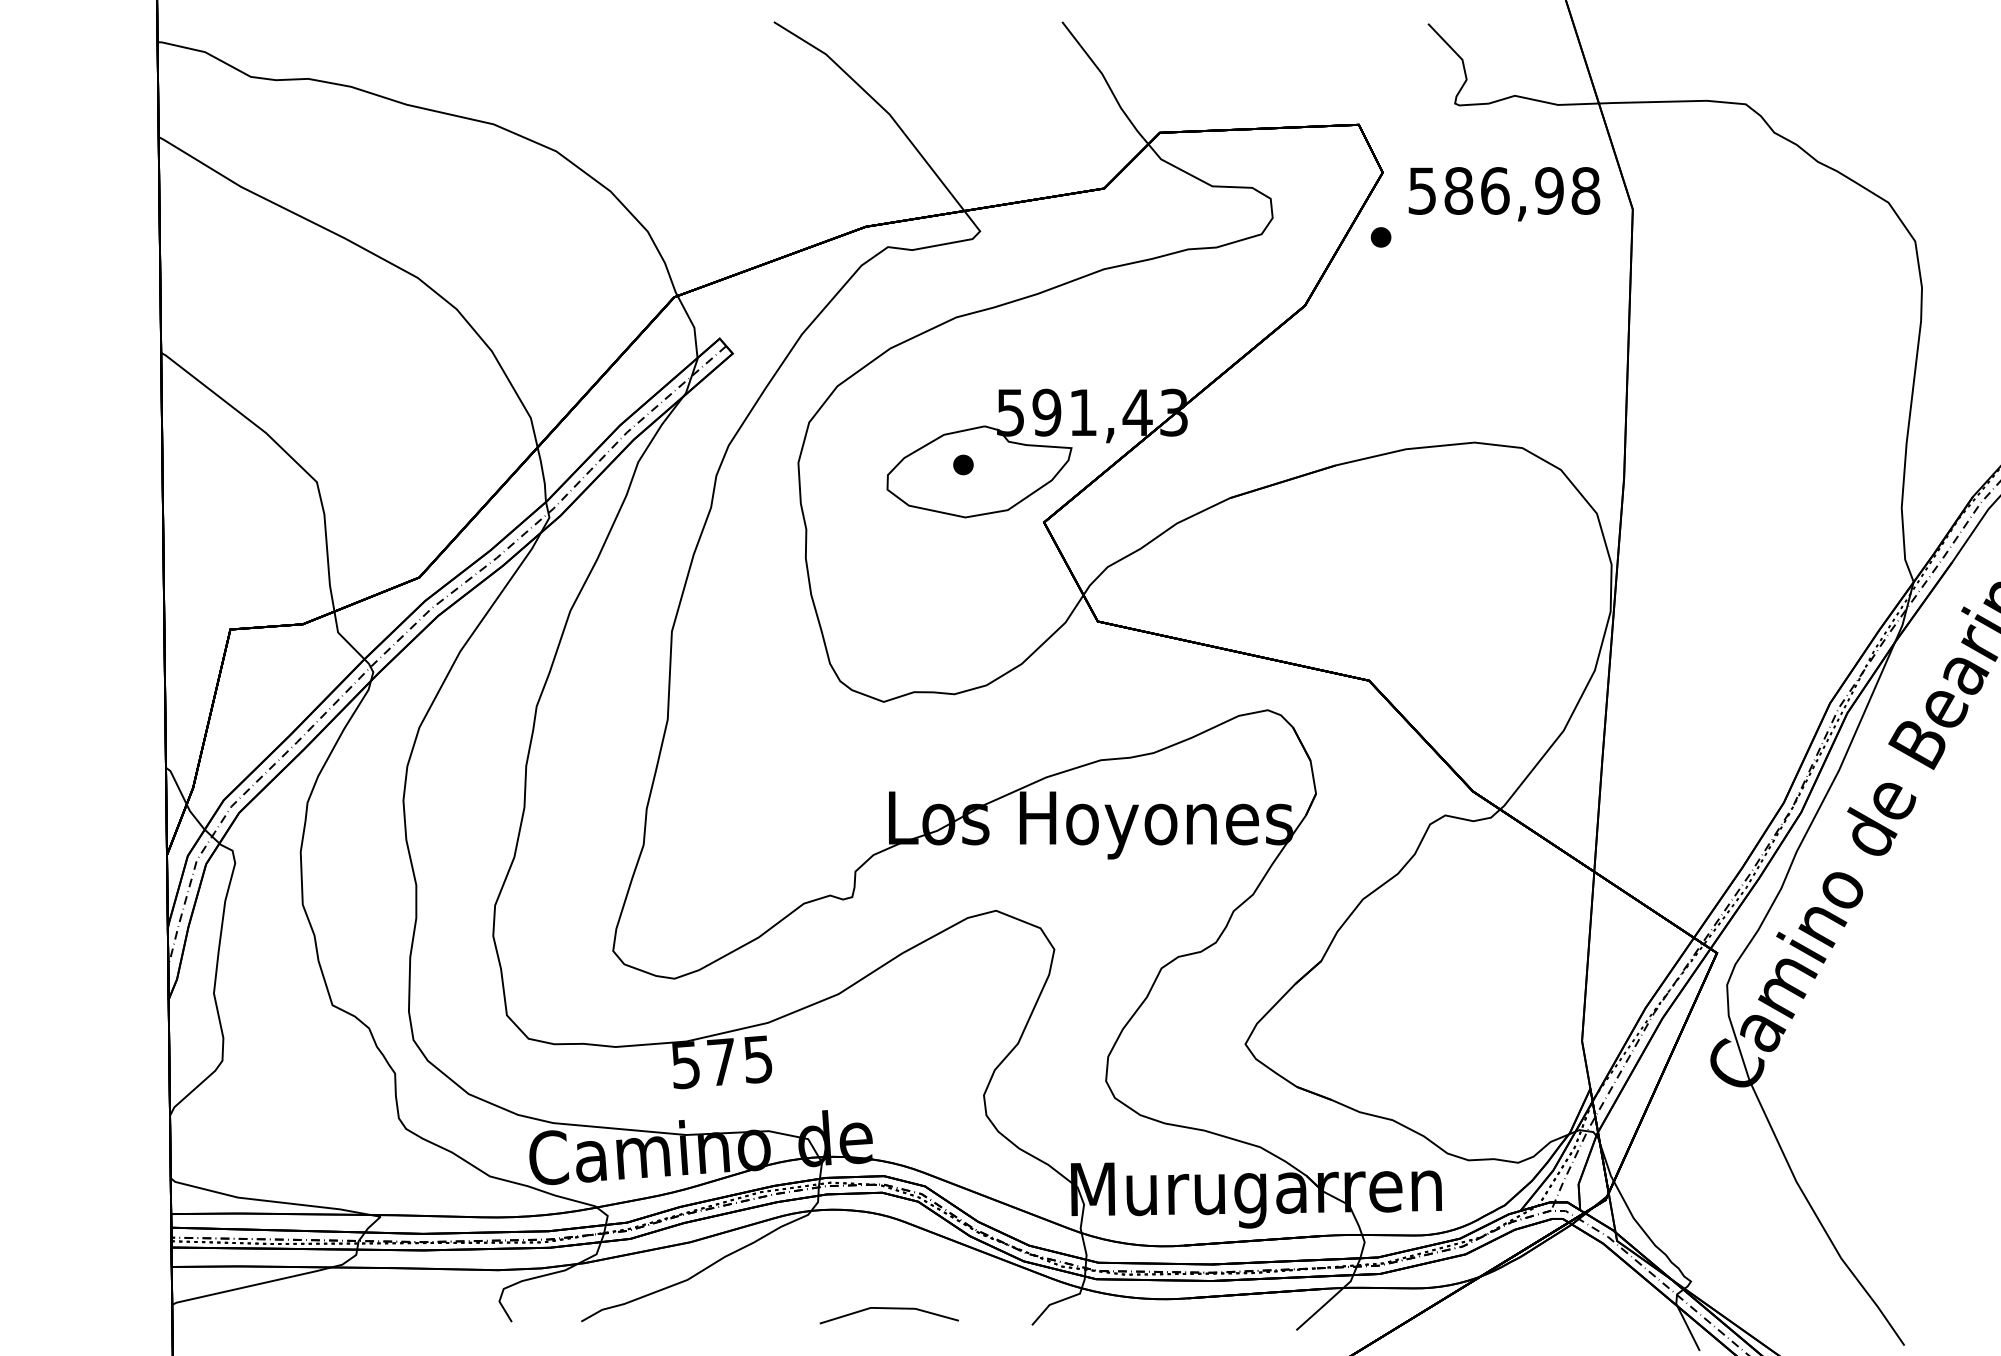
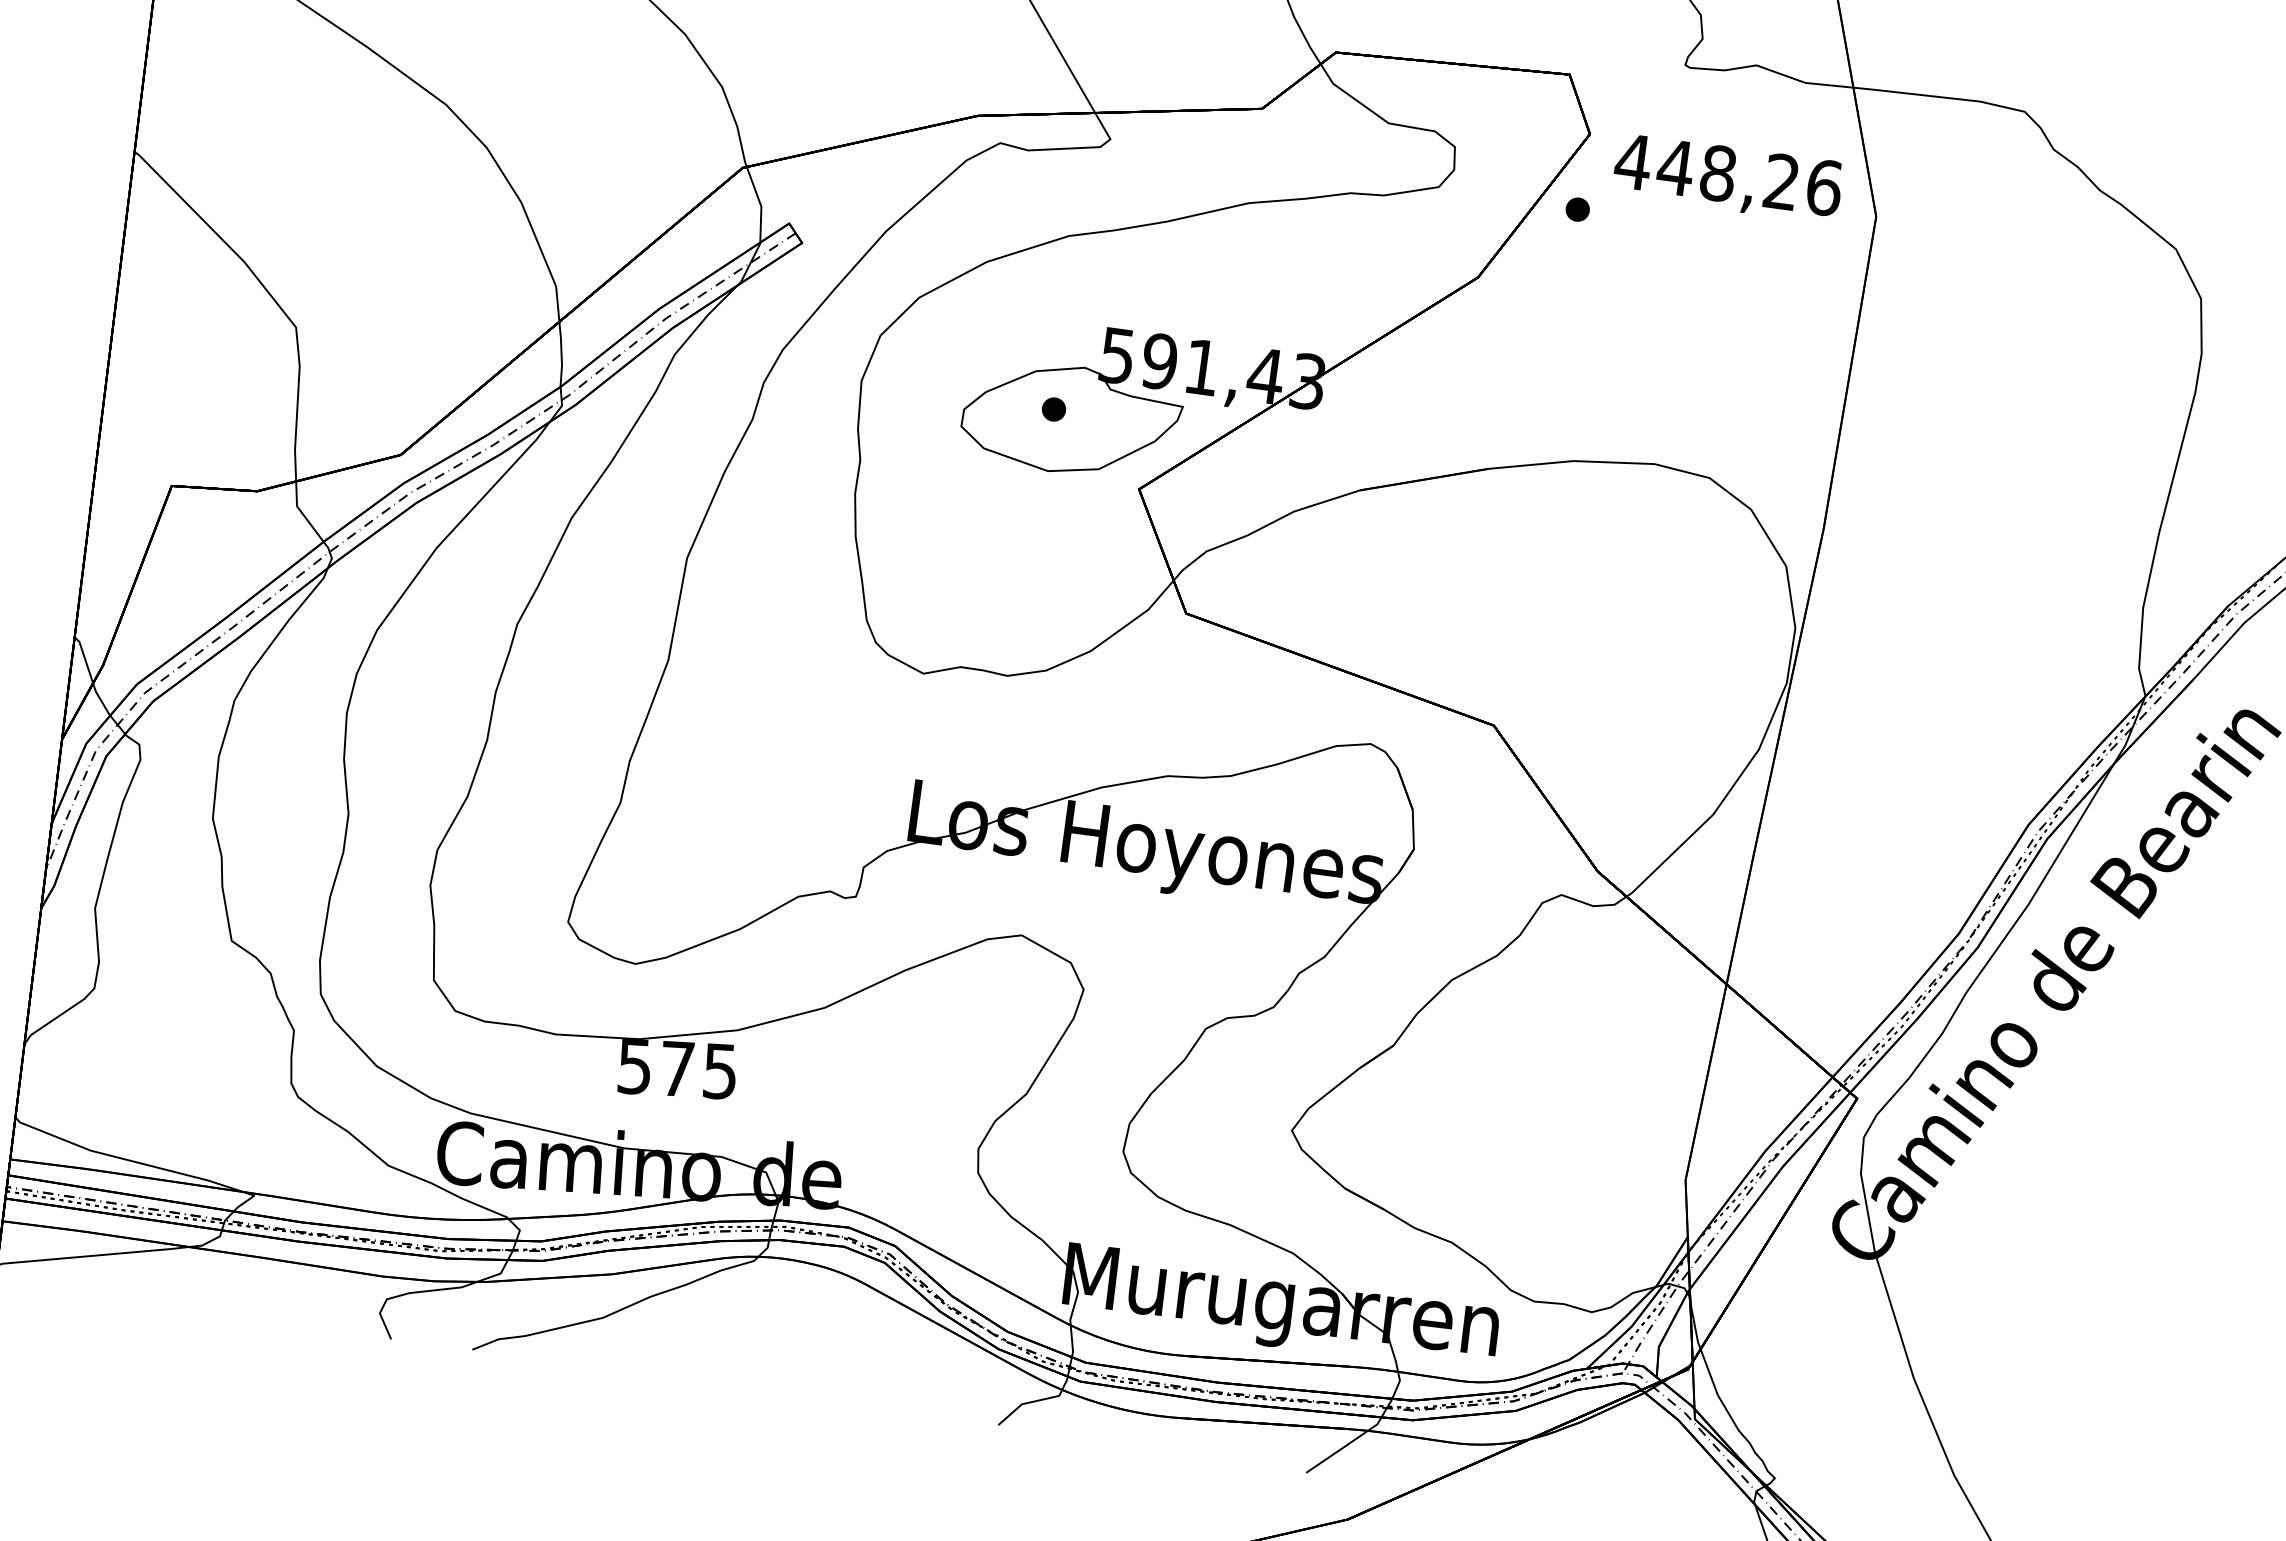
text: (1503, 190) -> (1728, 174), 586,98 -> 448,26
line: (888, 1309) -> (833, 1384), removed

